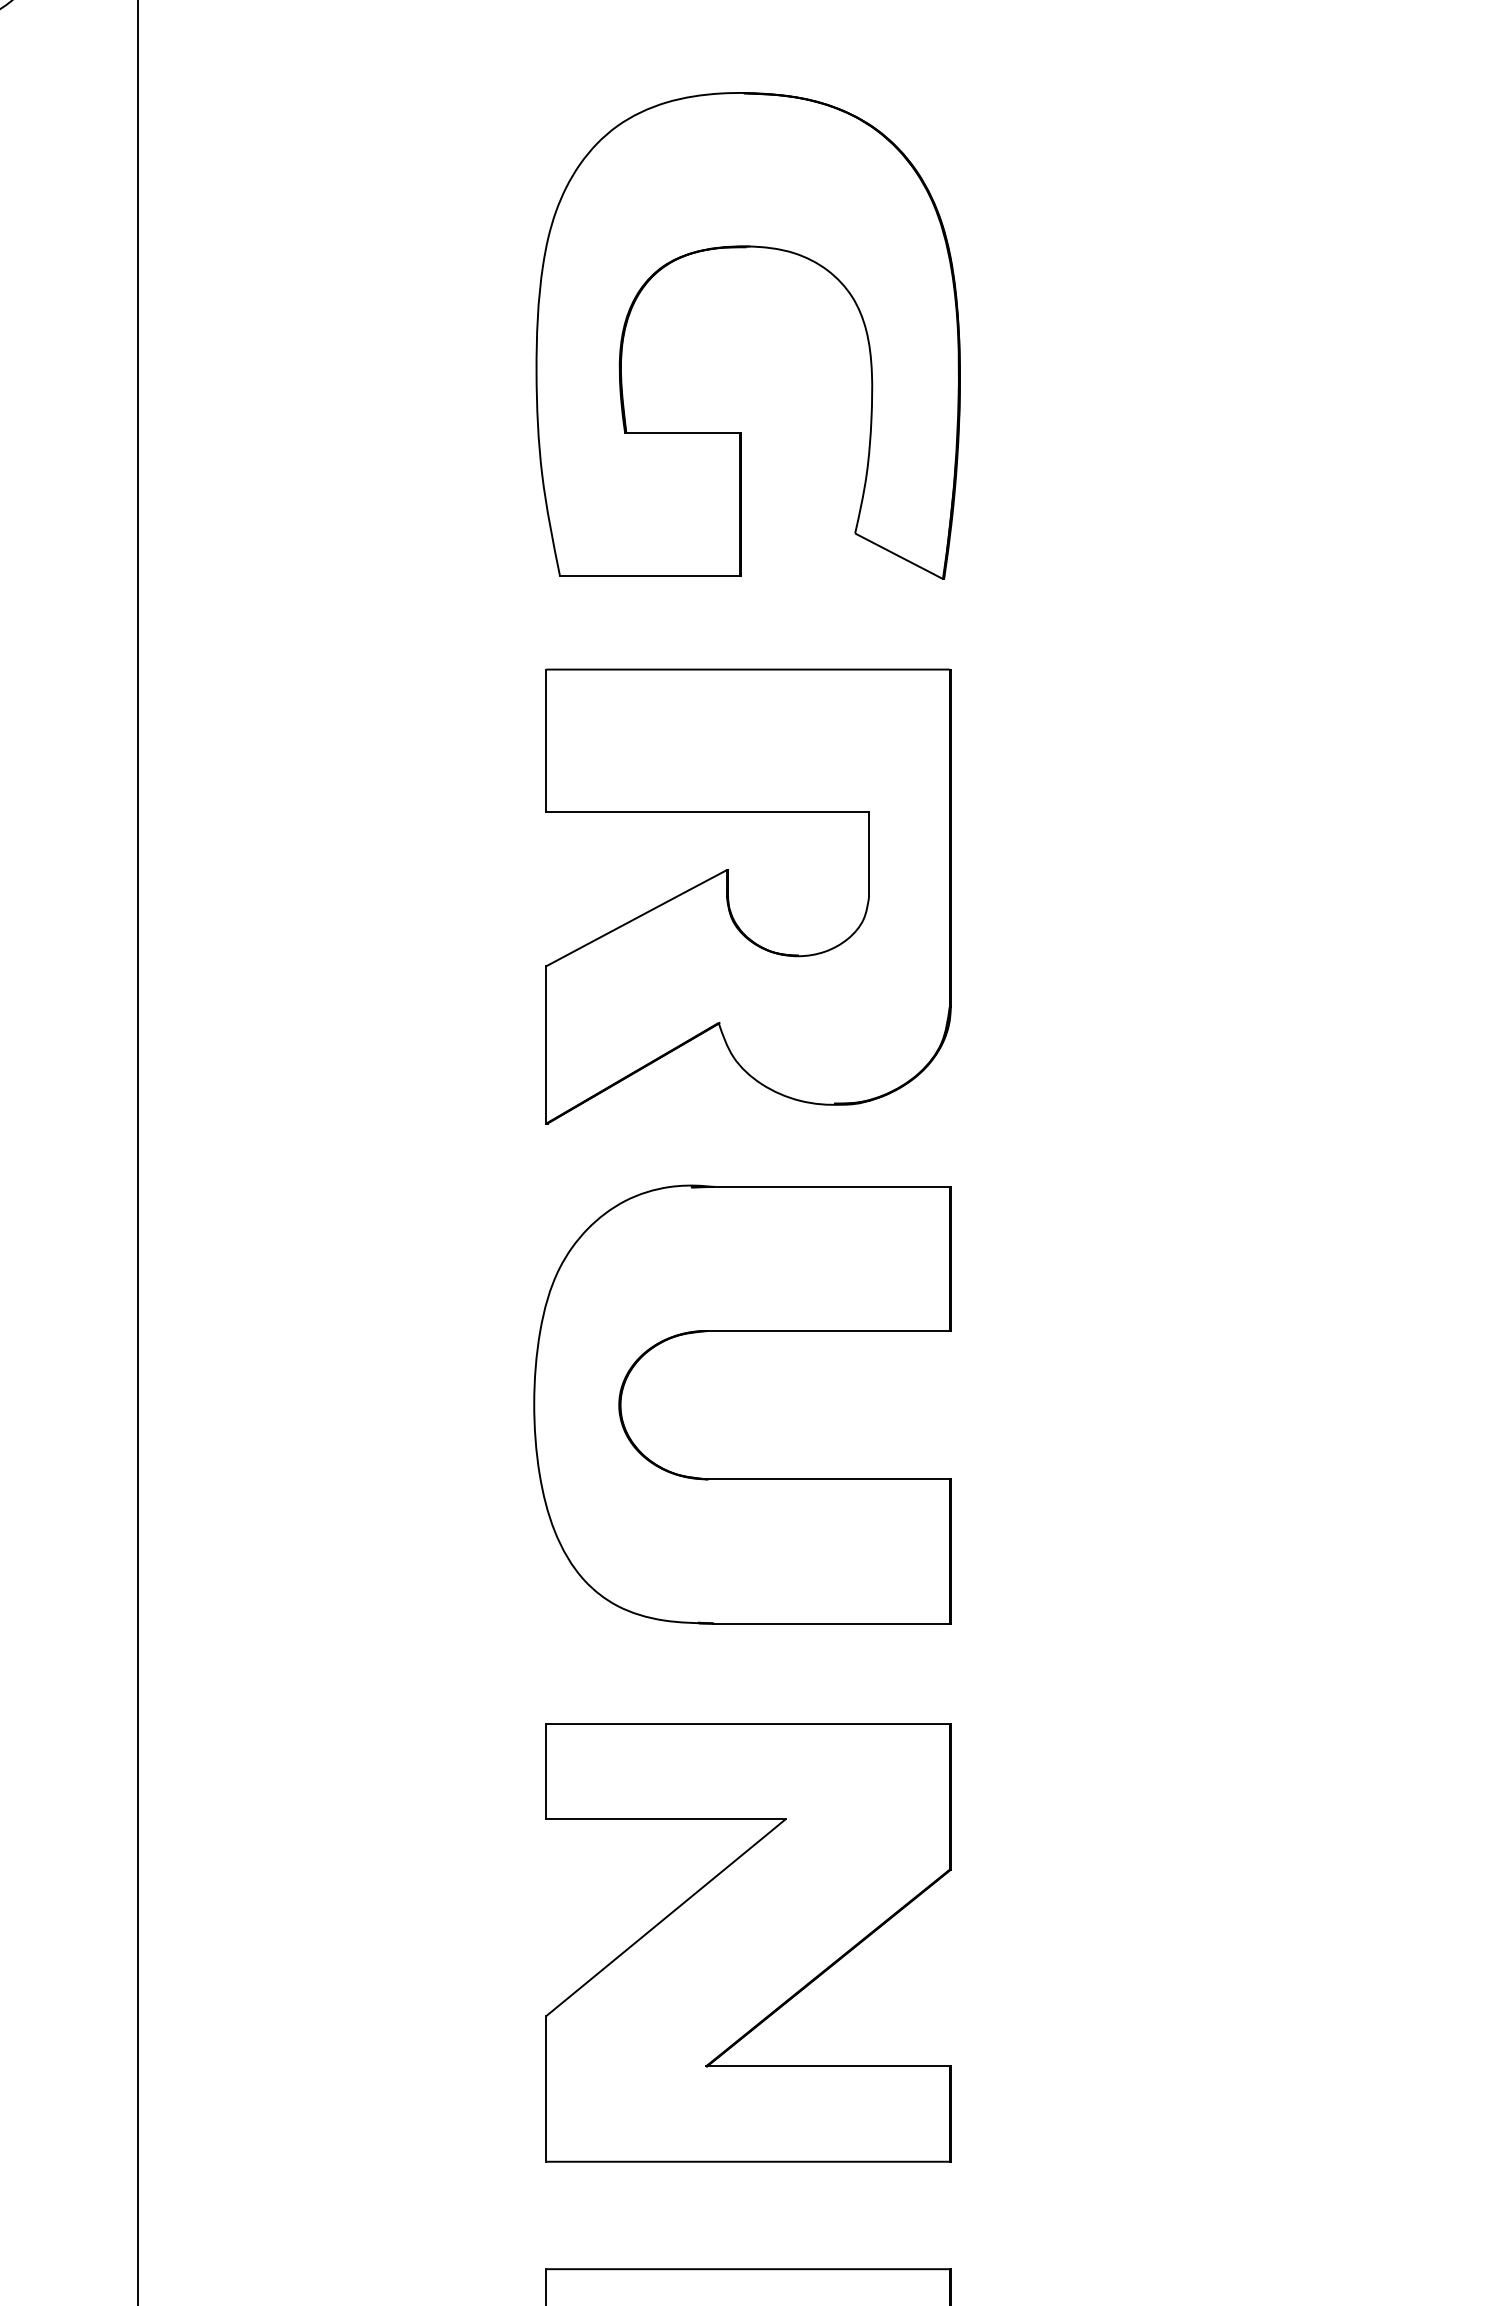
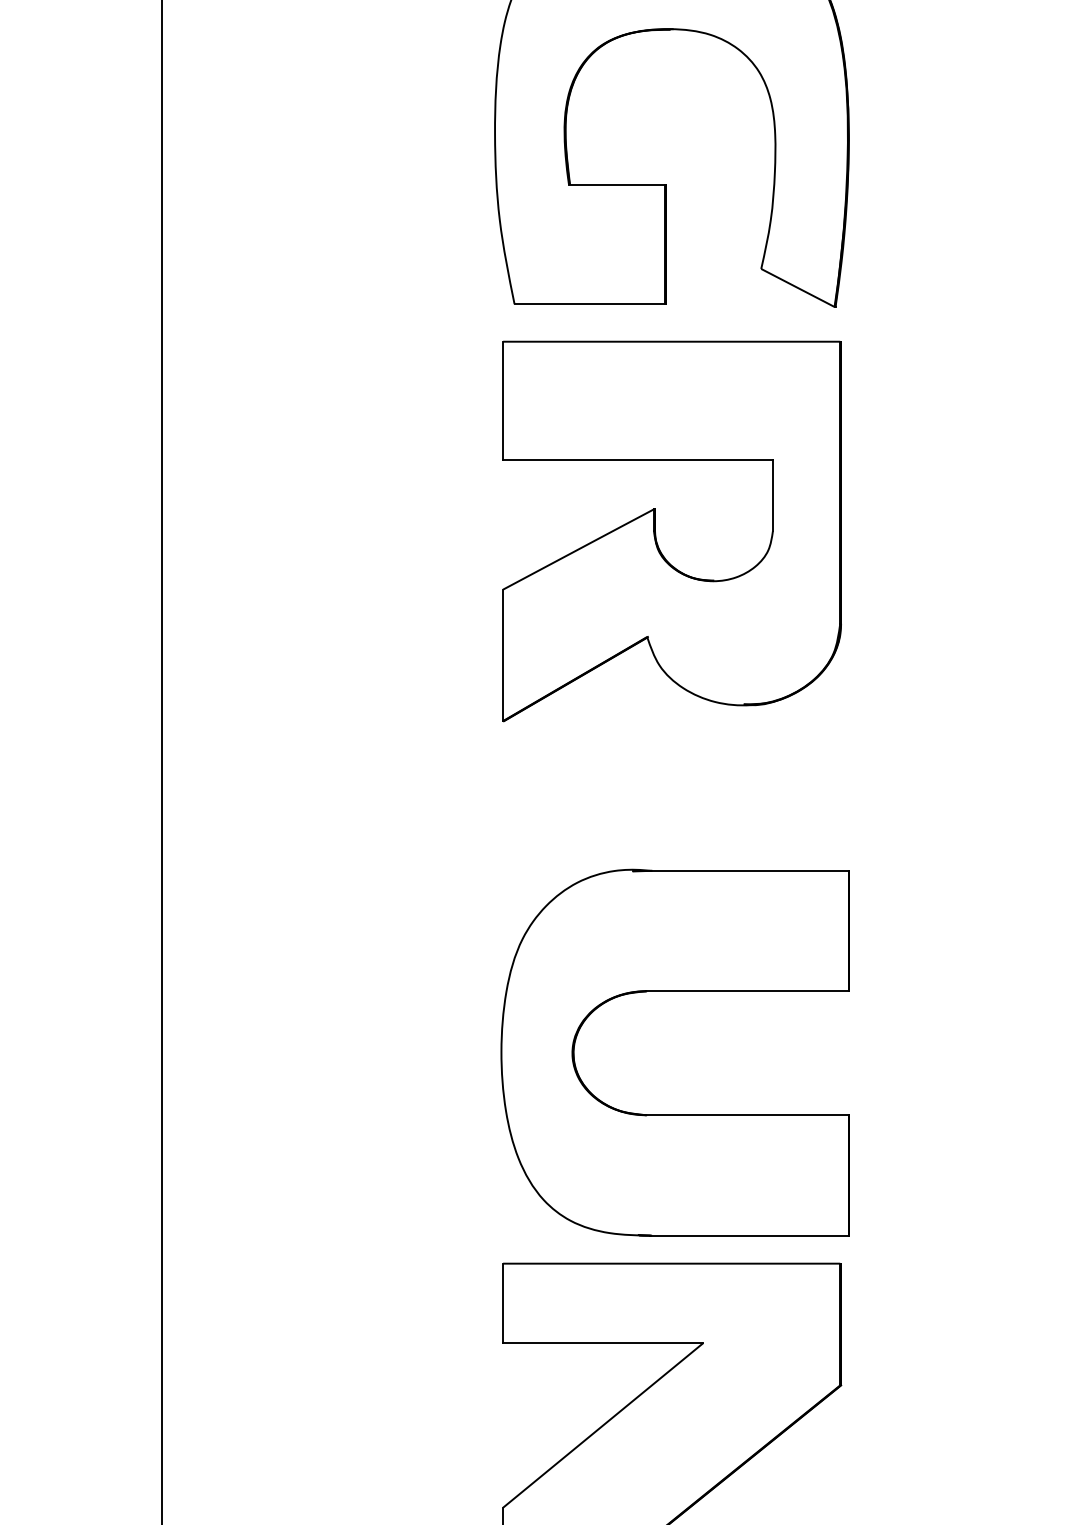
part: (729, 898) -> (656, 532), moved
part: (742, 1331) -> (675, 991), moved

